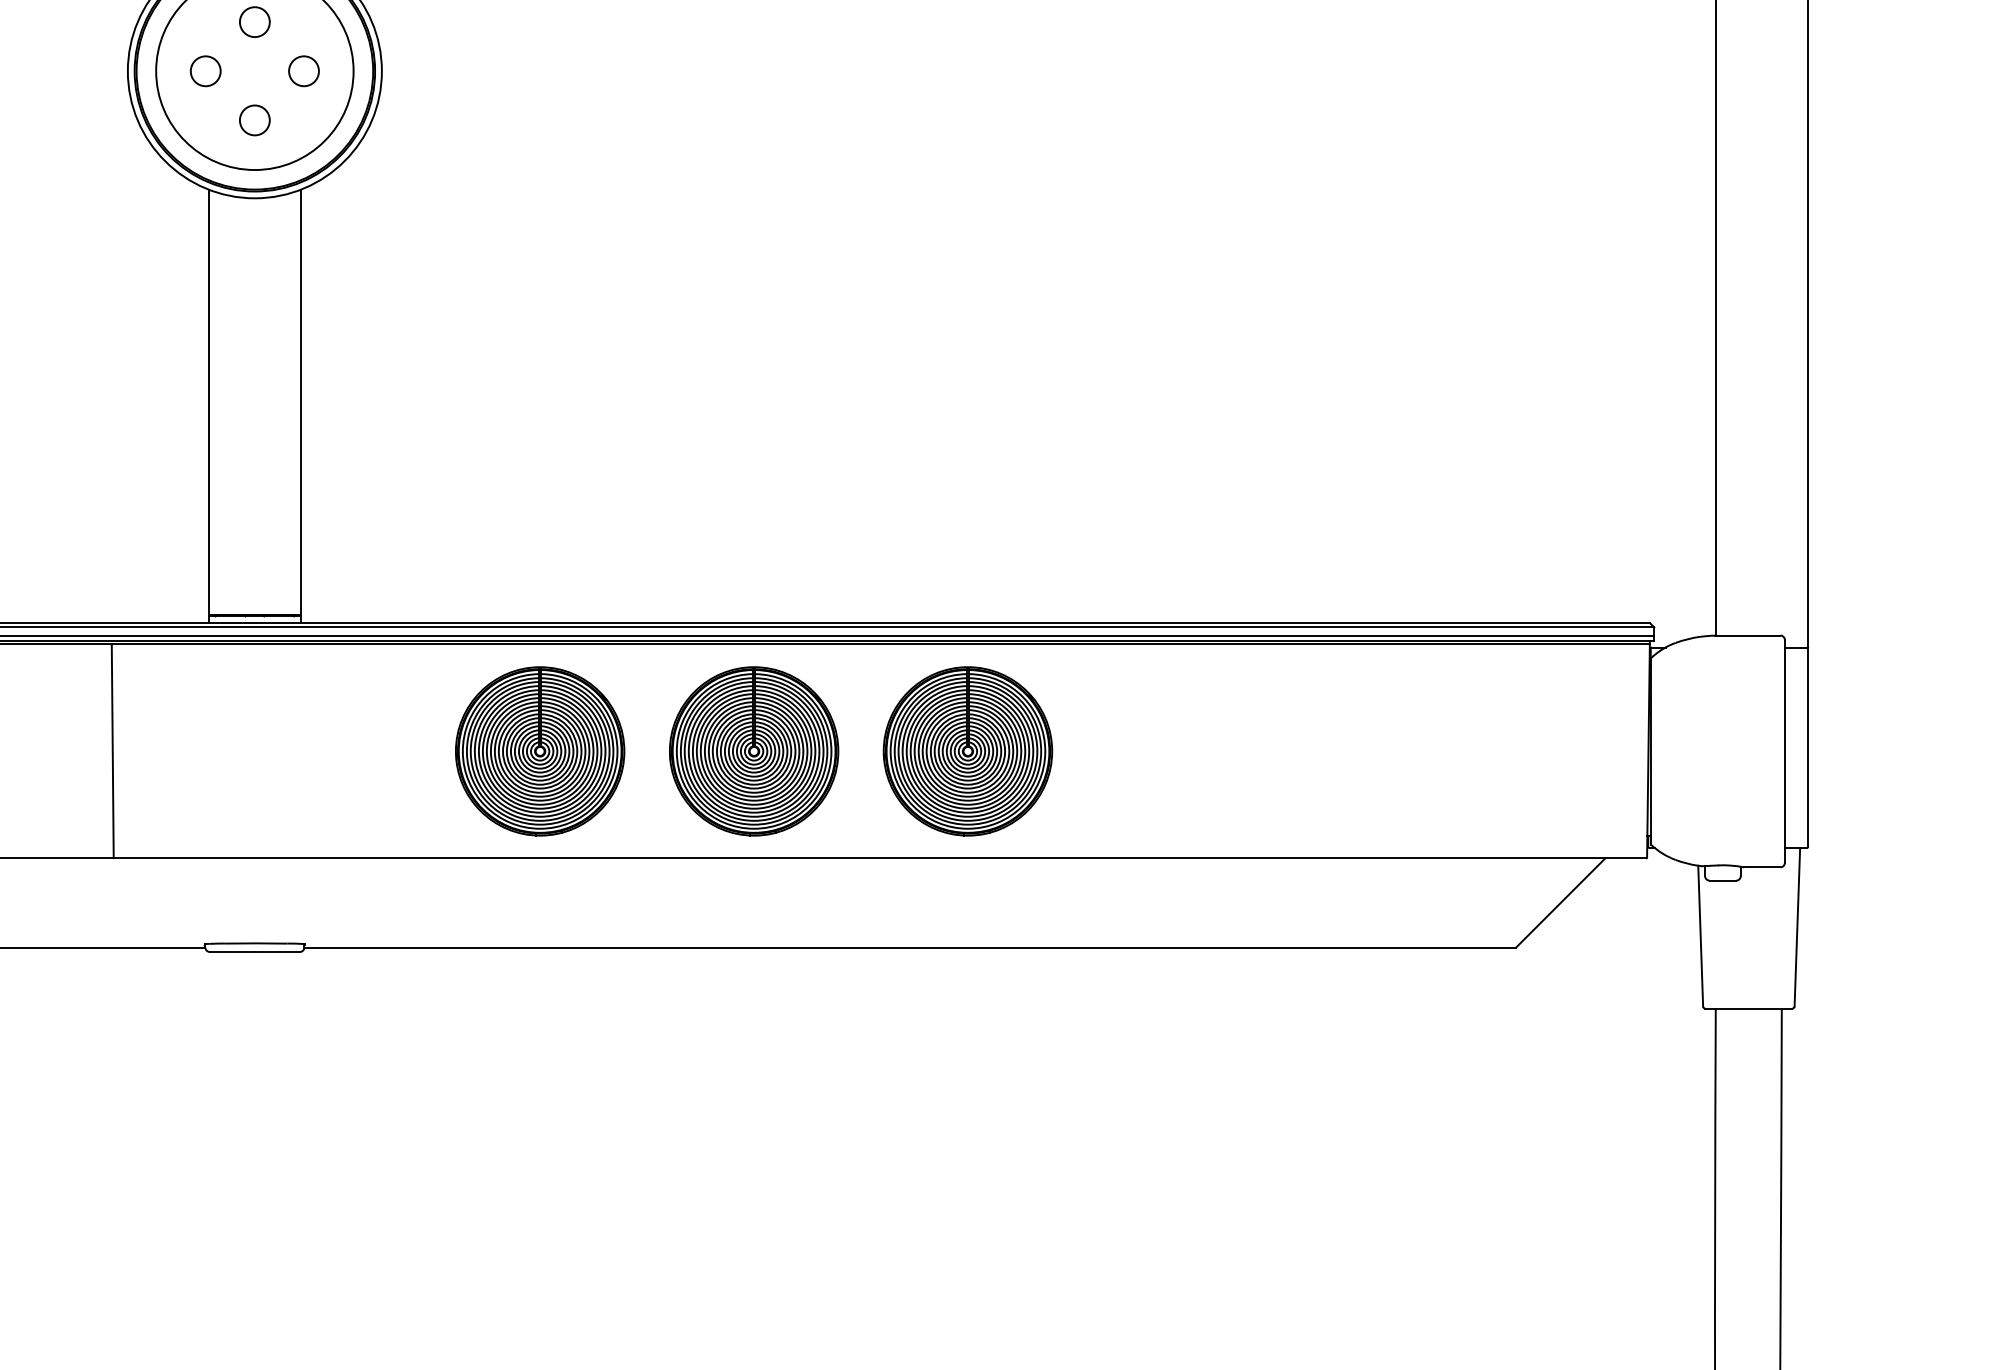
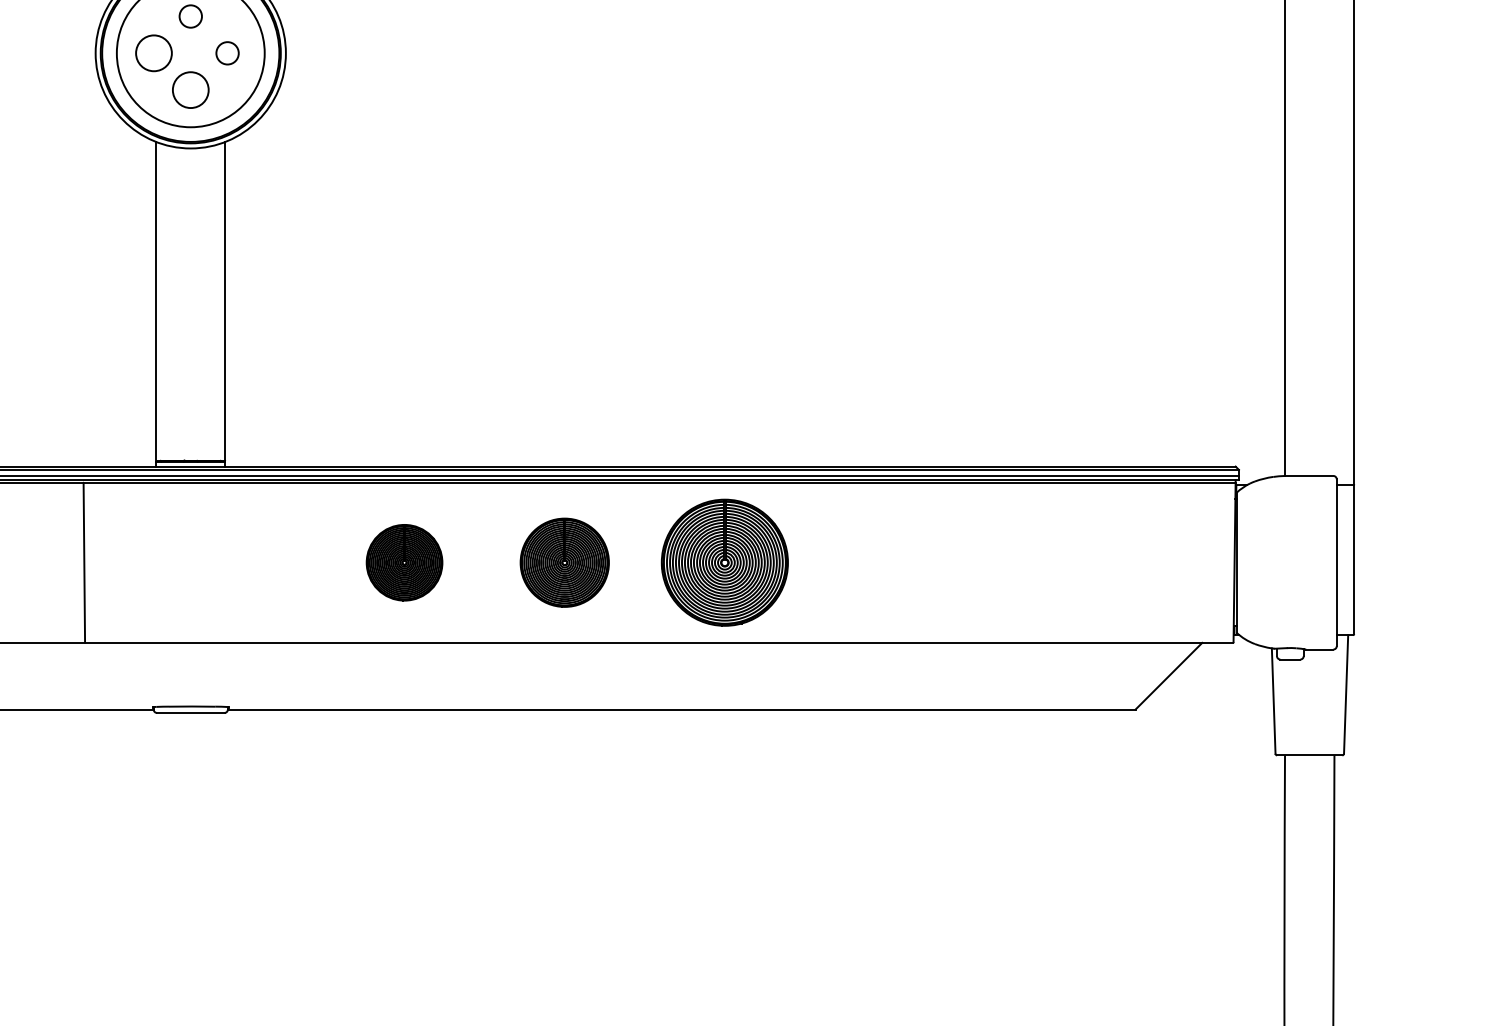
circle: (205, 71) -> (153, 53), size x1.6
circle: (254, 120) -> (190, 90), size x1.6
part: (540, 751) -> (404, 562), size x0.6
part: (754, 751) -> (565, 562), size x0.7

